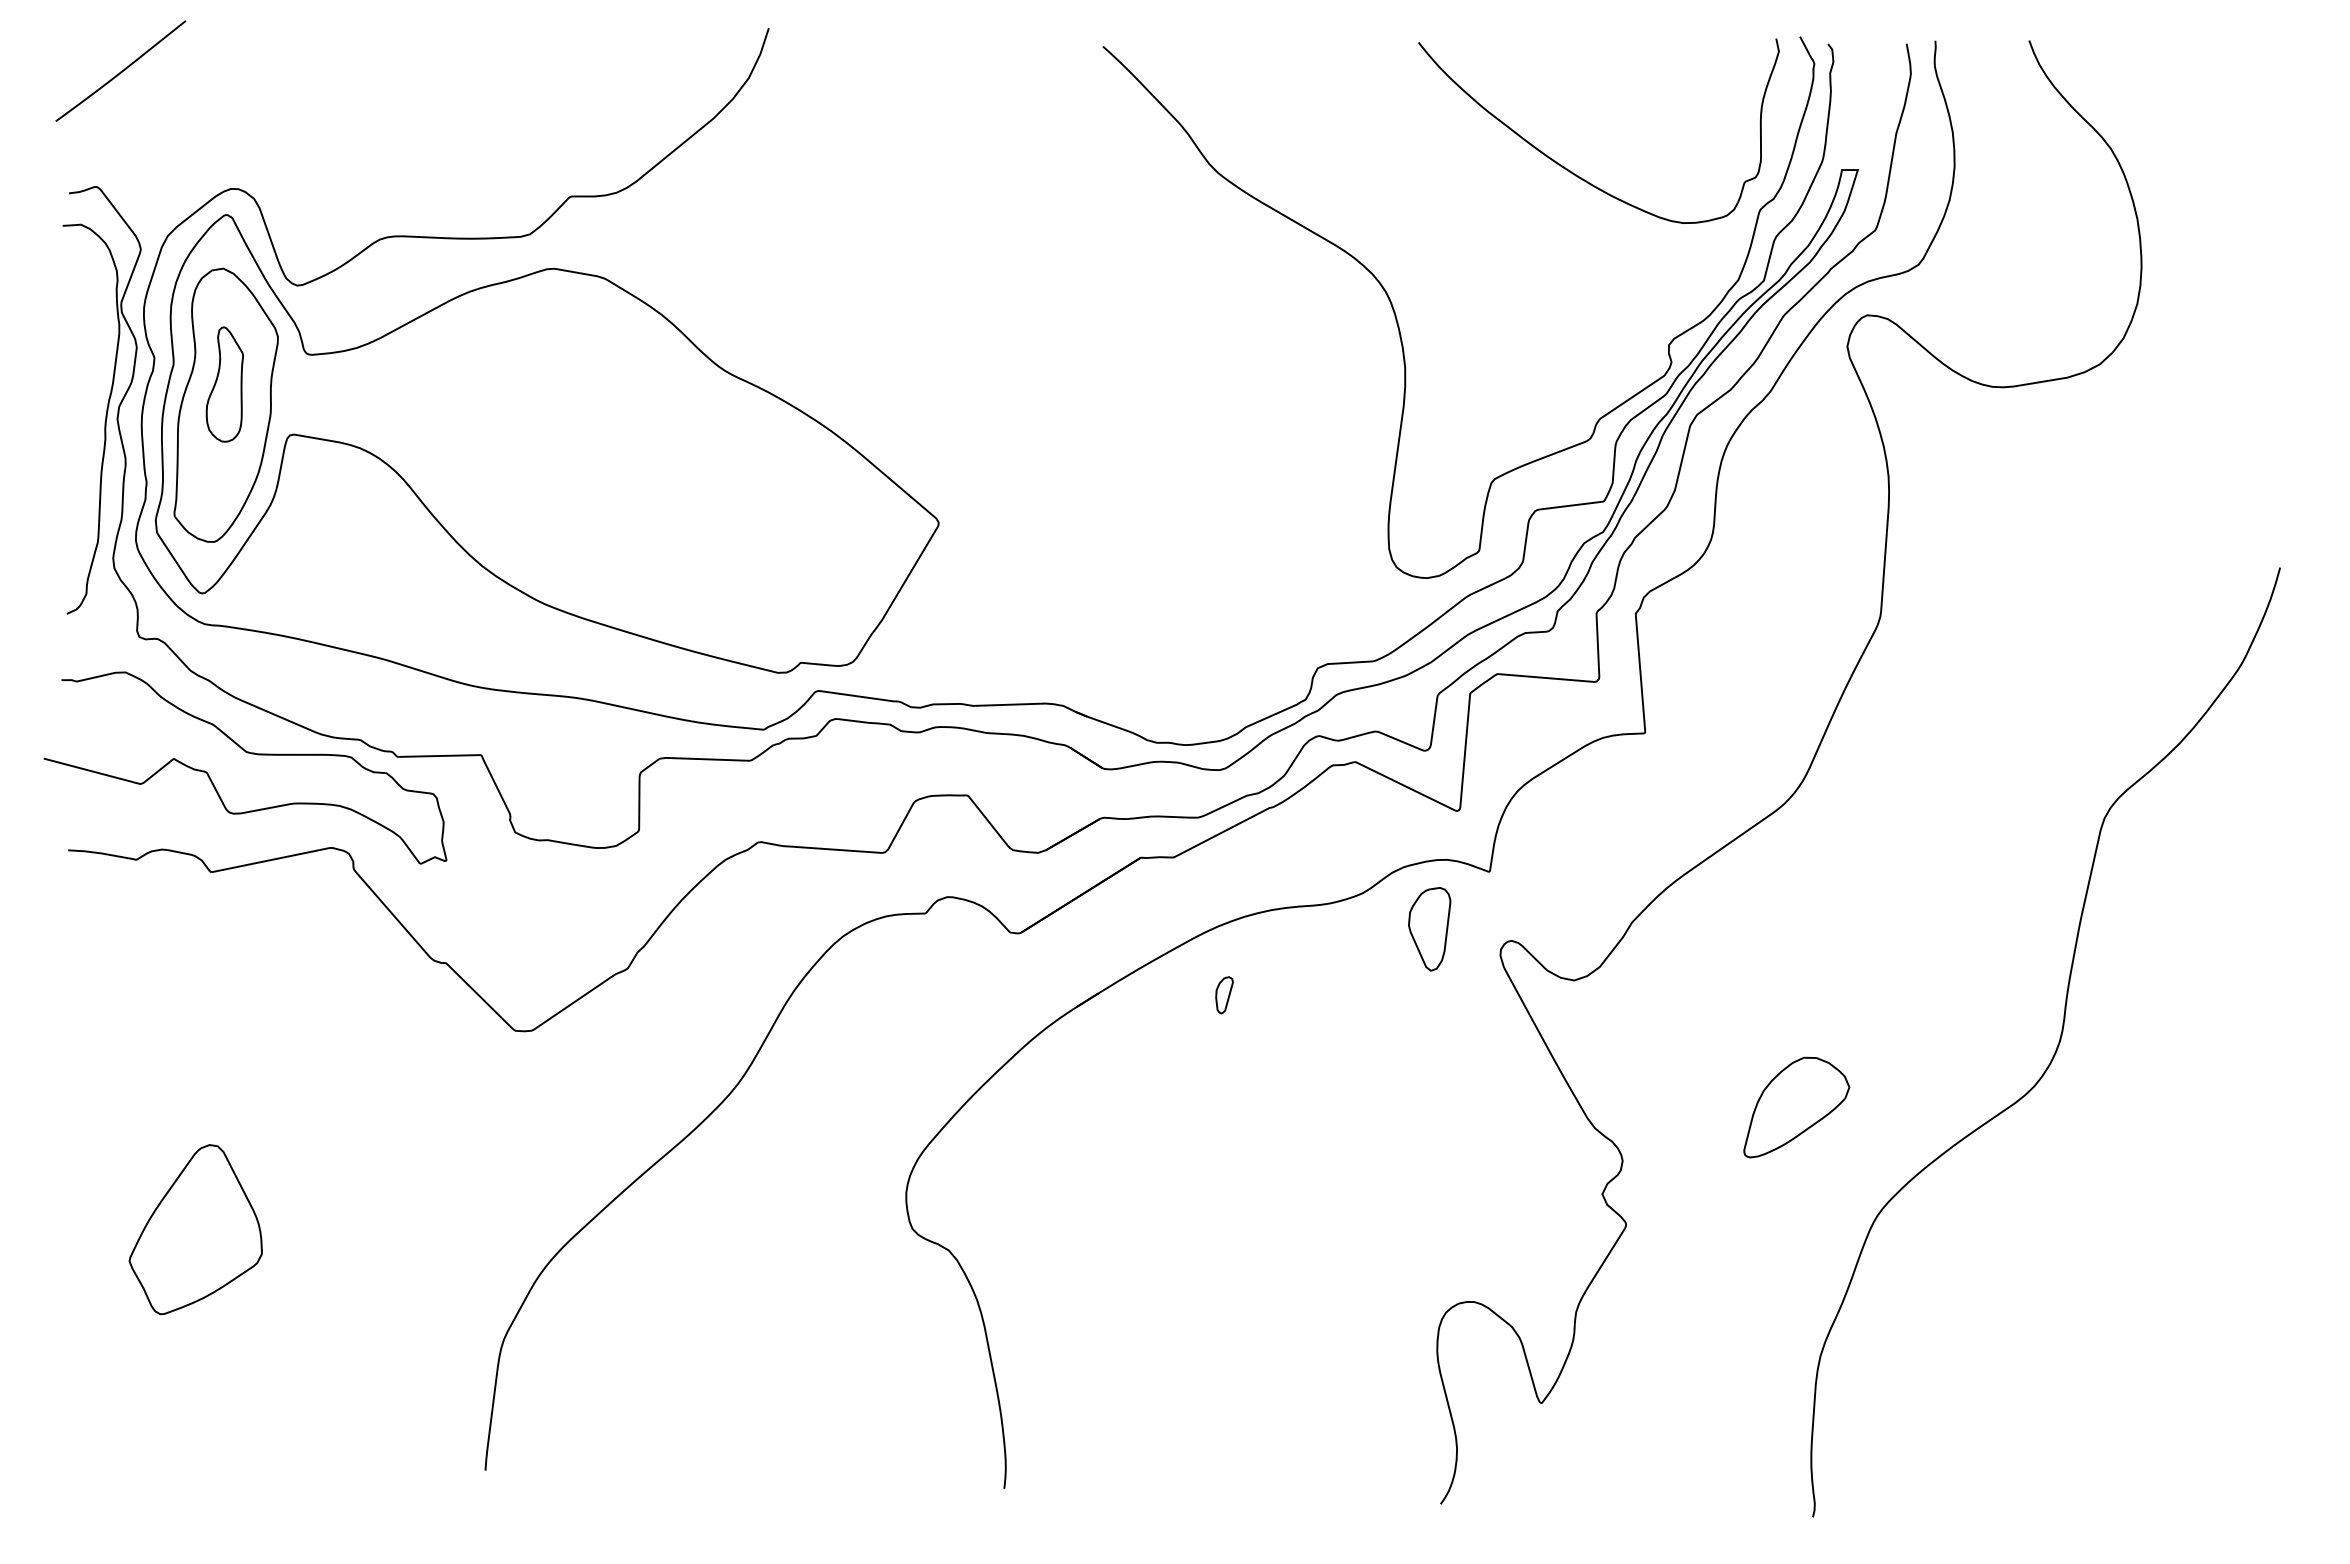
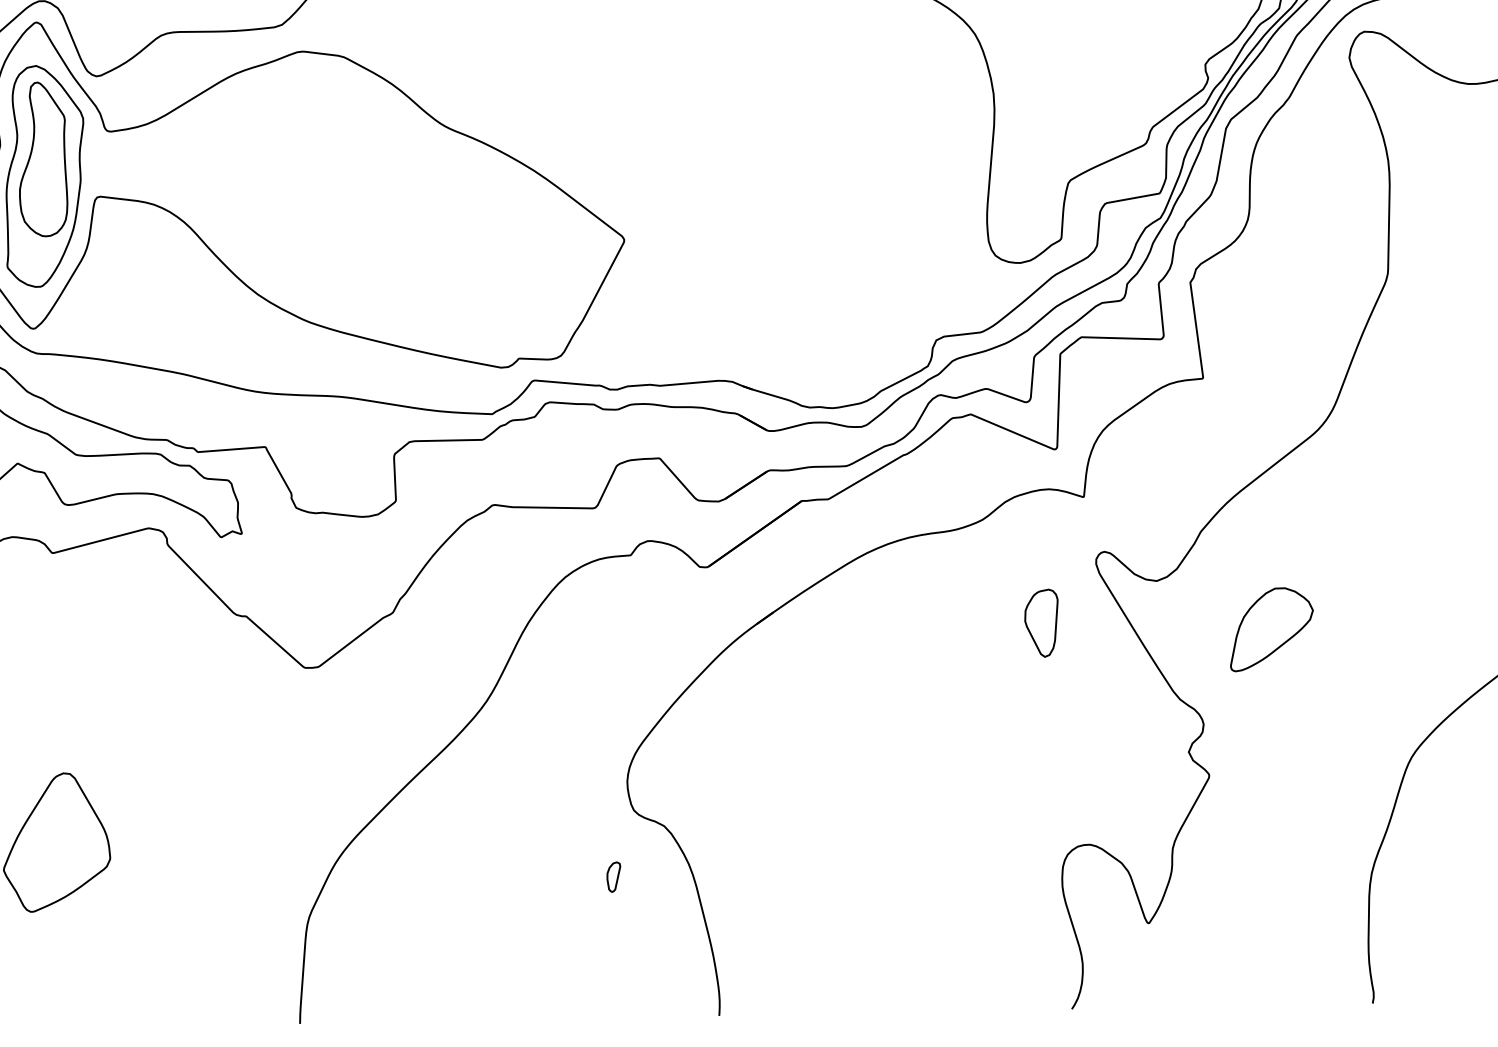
part: (224, 384) -> (42, 159), size x1.67
part: (1429, 929) -> (1041, 623), moved
part: (1224, 995) -> (614, 877), moved
part: (1796, 1107) -> (1271, 629), moved

